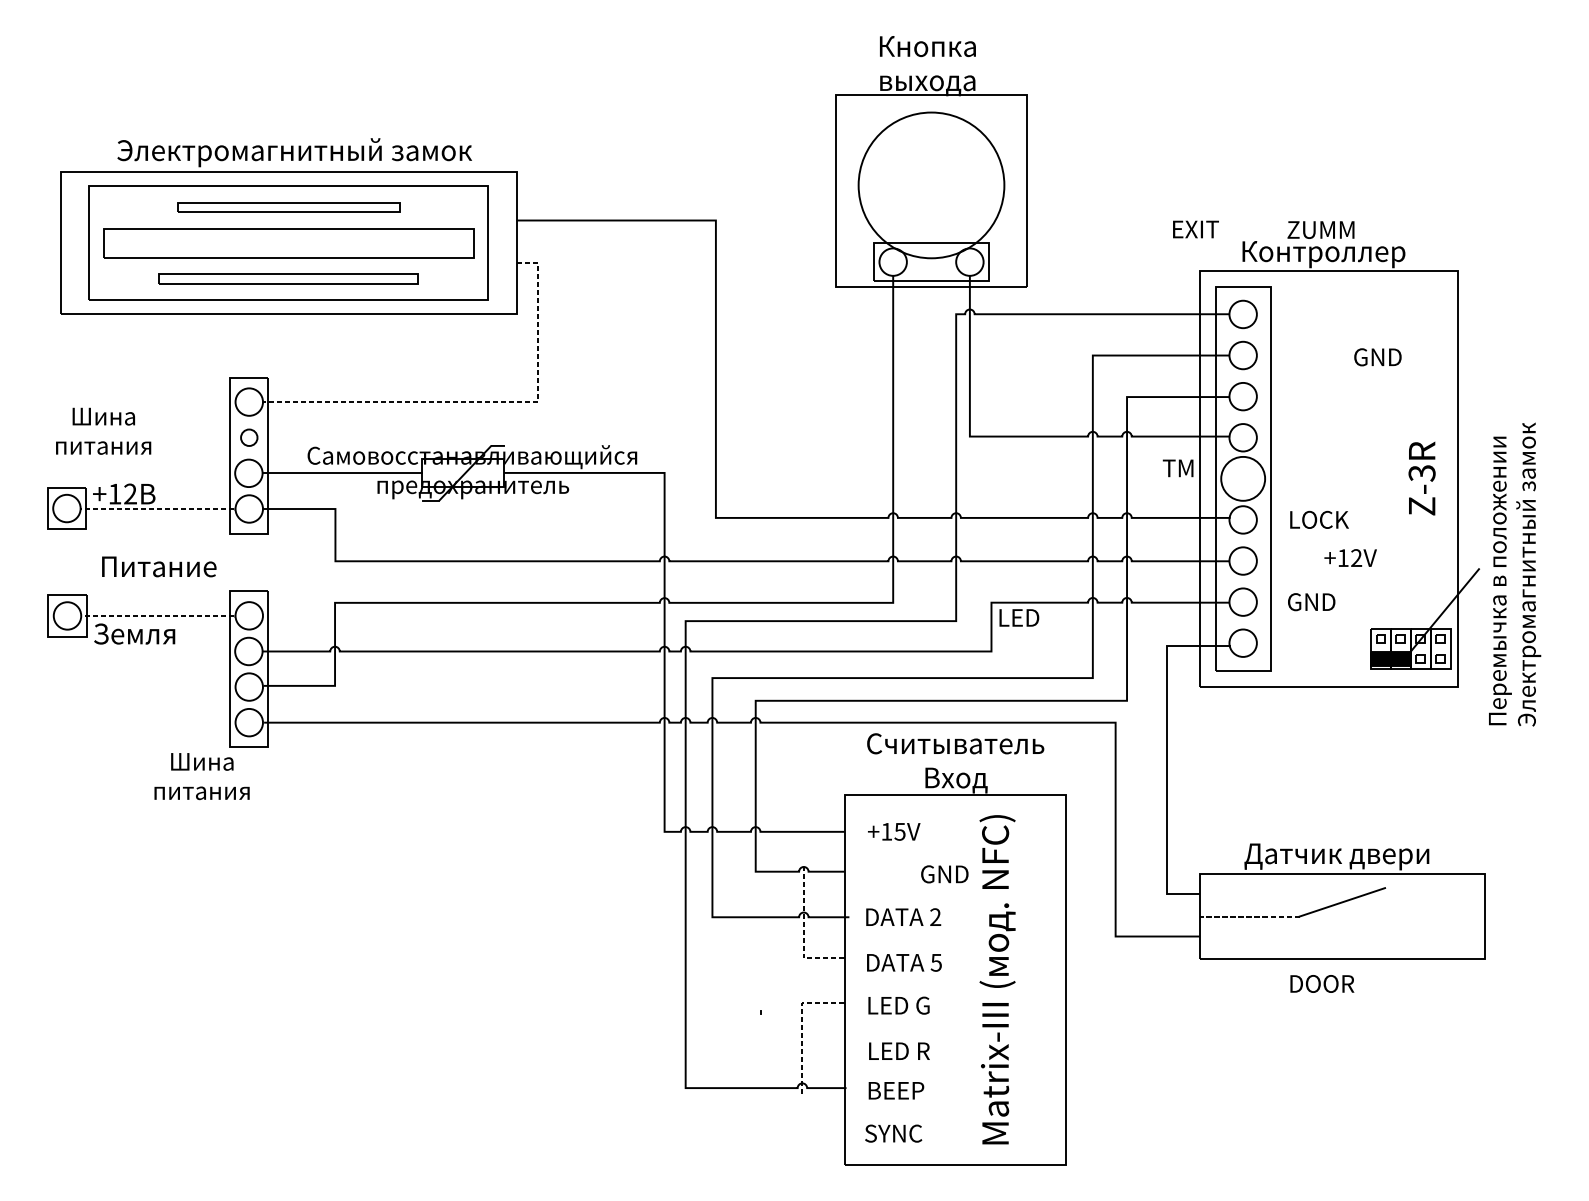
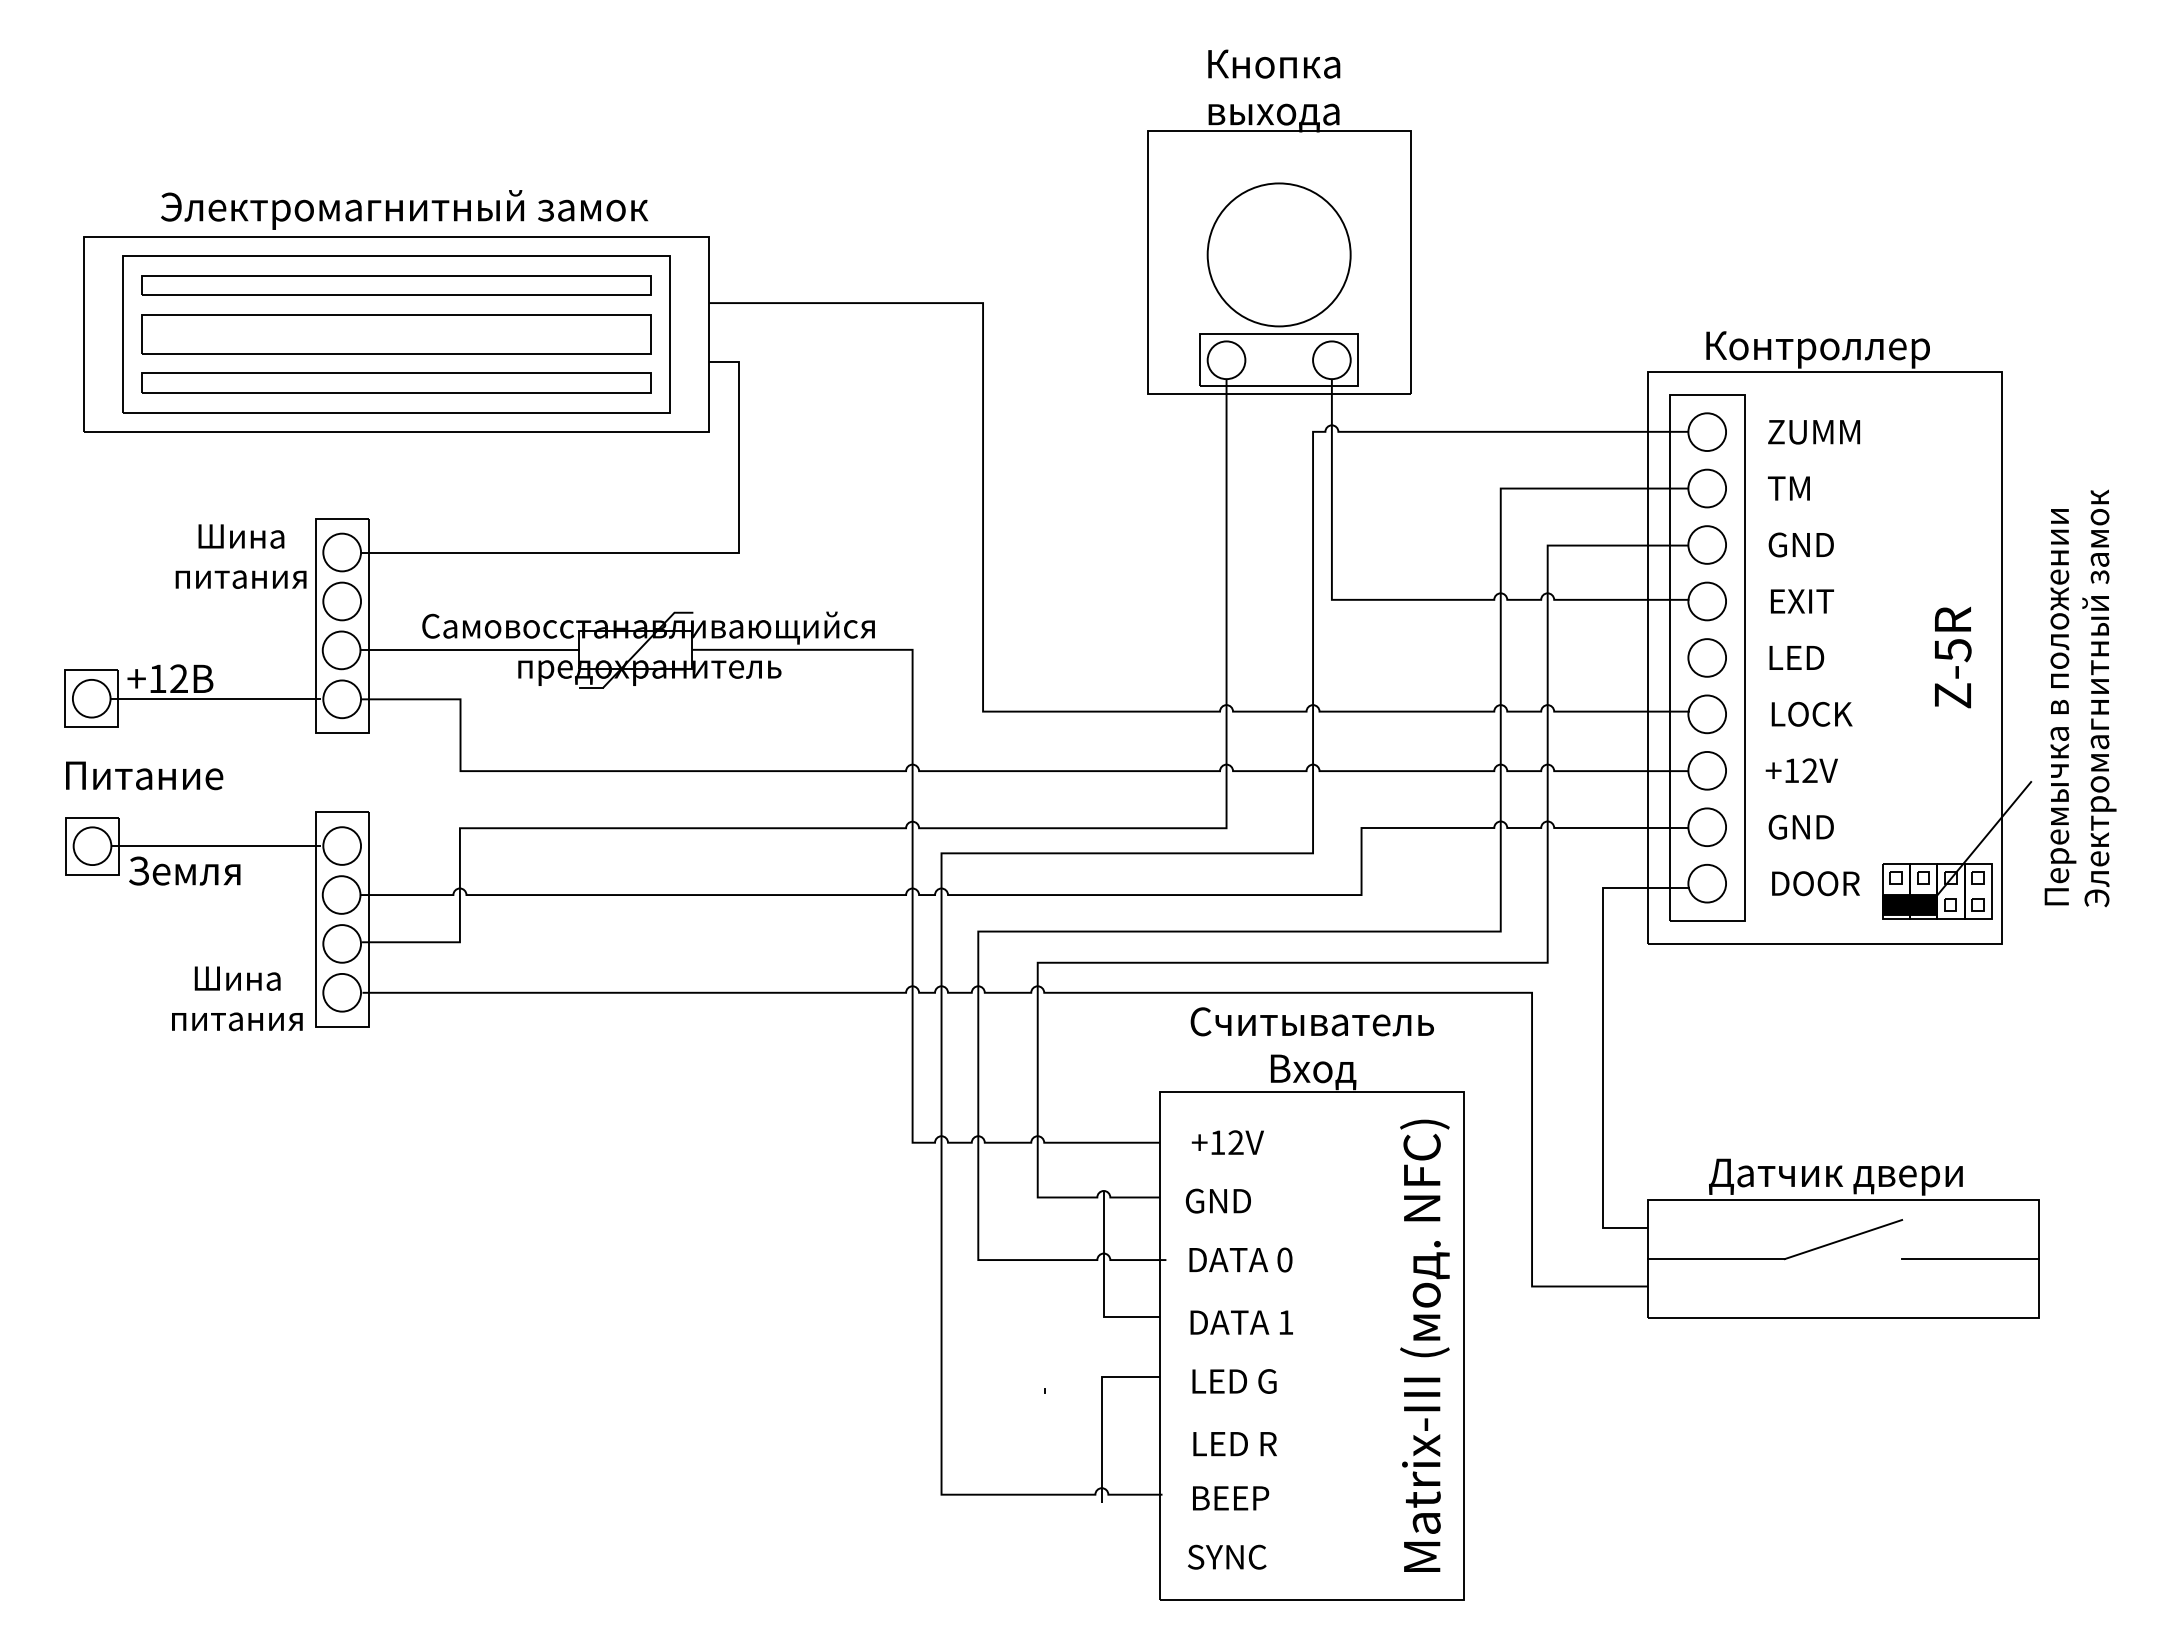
circle: (931, 185) -> (1278, 254), size x0.71
part: (288, 207) -> (396, 285), size x1.67
text: (1196, 229) -> (1802, 601), moved
text: (1320, 230) -> (1813, 432), moved
part: (288, 278) -> (396, 382), size x1.43
text: (1377, 356) -> (1800, 544), moved
line: (481, 402) -> (660, 552), dashed -> solid
text: (103, 431) -> (240, 556), moved
circle: (249, 437) -> (342, 601), size x1.67
text: (1177, 468) -> (1788, 488), moved
text: (1421, 473) -> (1952, 650), Z-3R -> Z-5R
circle: (1243, 478) -> (1707, 657), size x0.62
line: (157, 508) -> (216, 698), dashed -> solid
text: (1350, 557) -> (1801, 770), moved
text: (159, 566) -> (144, 775), moved
text: (1514, 573) -> (2080, 697), moved
line: (157, 616) -> (216, 846), dashed -> solid
text: (1019, 617) -> (1796, 657), moved
text: (202, 776) -> (237, 998), moved
text: (899, 831) -> (1235, 1142), +15V -> +12V
text: (944, 873) -> (1218, 1200), moved
text: (935, 916) -> (1284, 1259), 2 -> 0
line: (1249, 916) -> (1715, 1259), dashed -> solid
line: (1434, 916) -> (1970, 1259), added
line: (803, 932) -> (1103, 1281), dashed -> solid
text: (936, 962) -> (1285, 1322), 5 -> 1
text: (997, 979) -> (1424, 1345), moved
text: (1322, 983) -> (1815, 883), moved
line: (802, 1027) -> (1101, 1411), dashed -> solid

